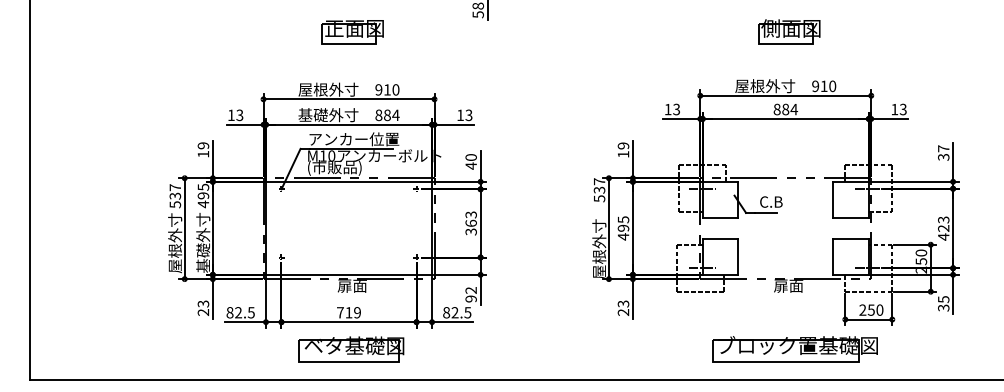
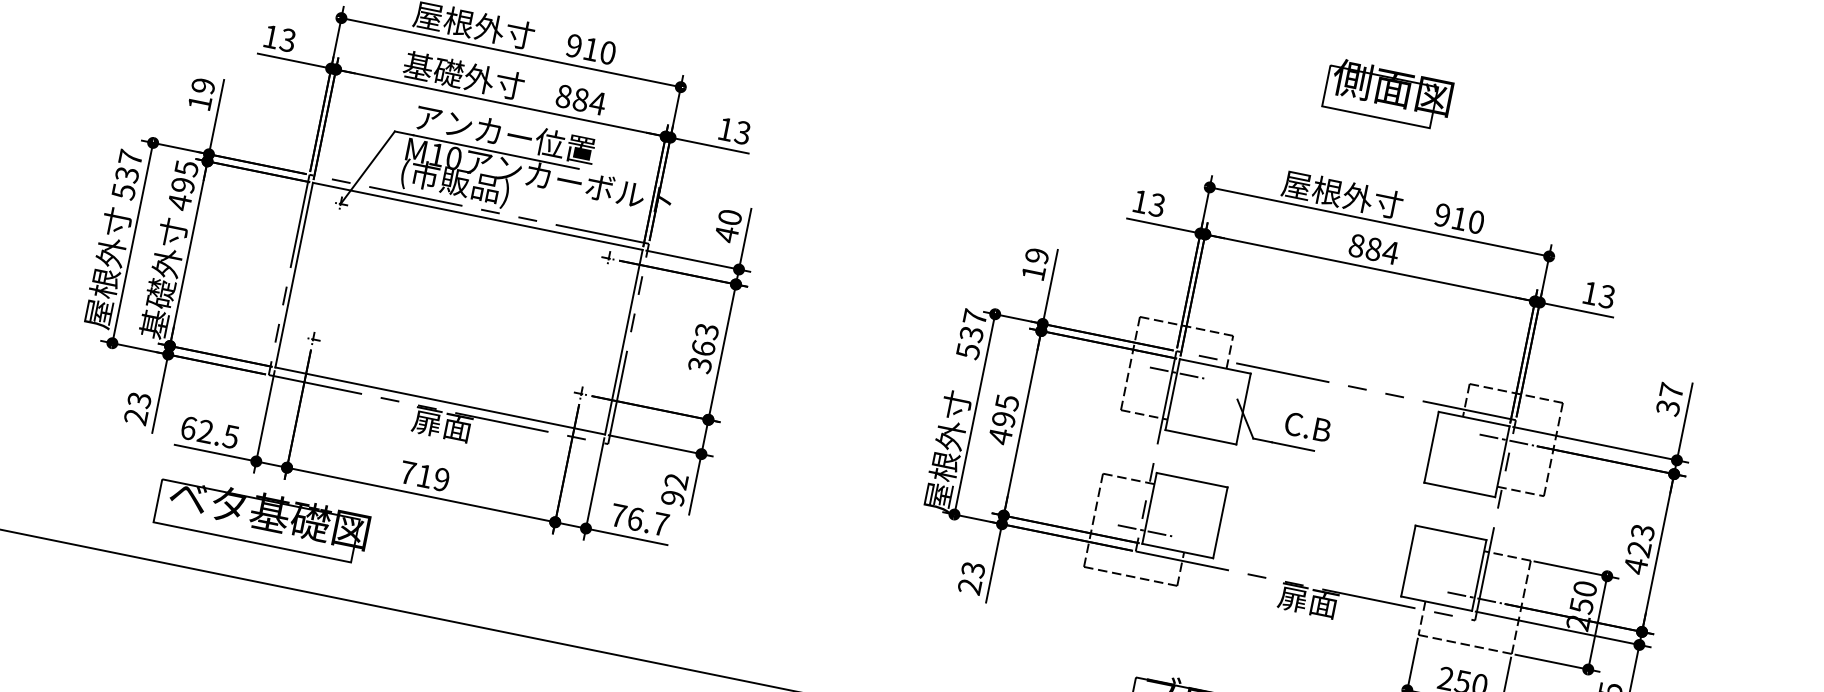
part: (789, 31) -> (1388, 93), moved
text: (229, 312) -> (187, 427), 82.5 -> 62.5
text: (457, 312) -> (640, 519), 82.5 -> 76.7
part: (351, 349) -> (262, 519), moved

